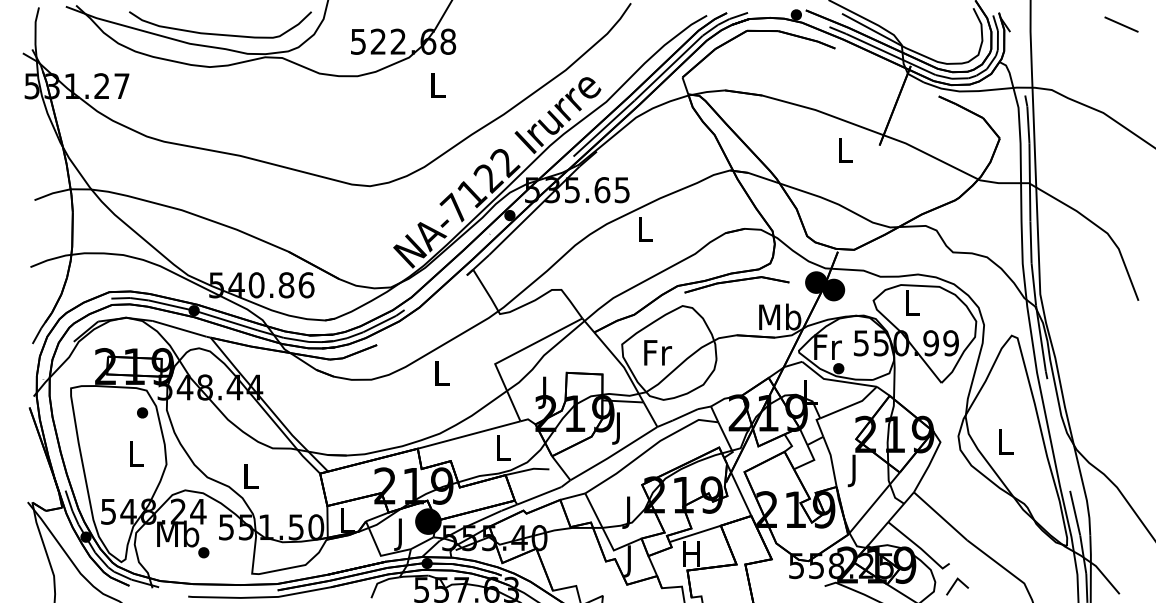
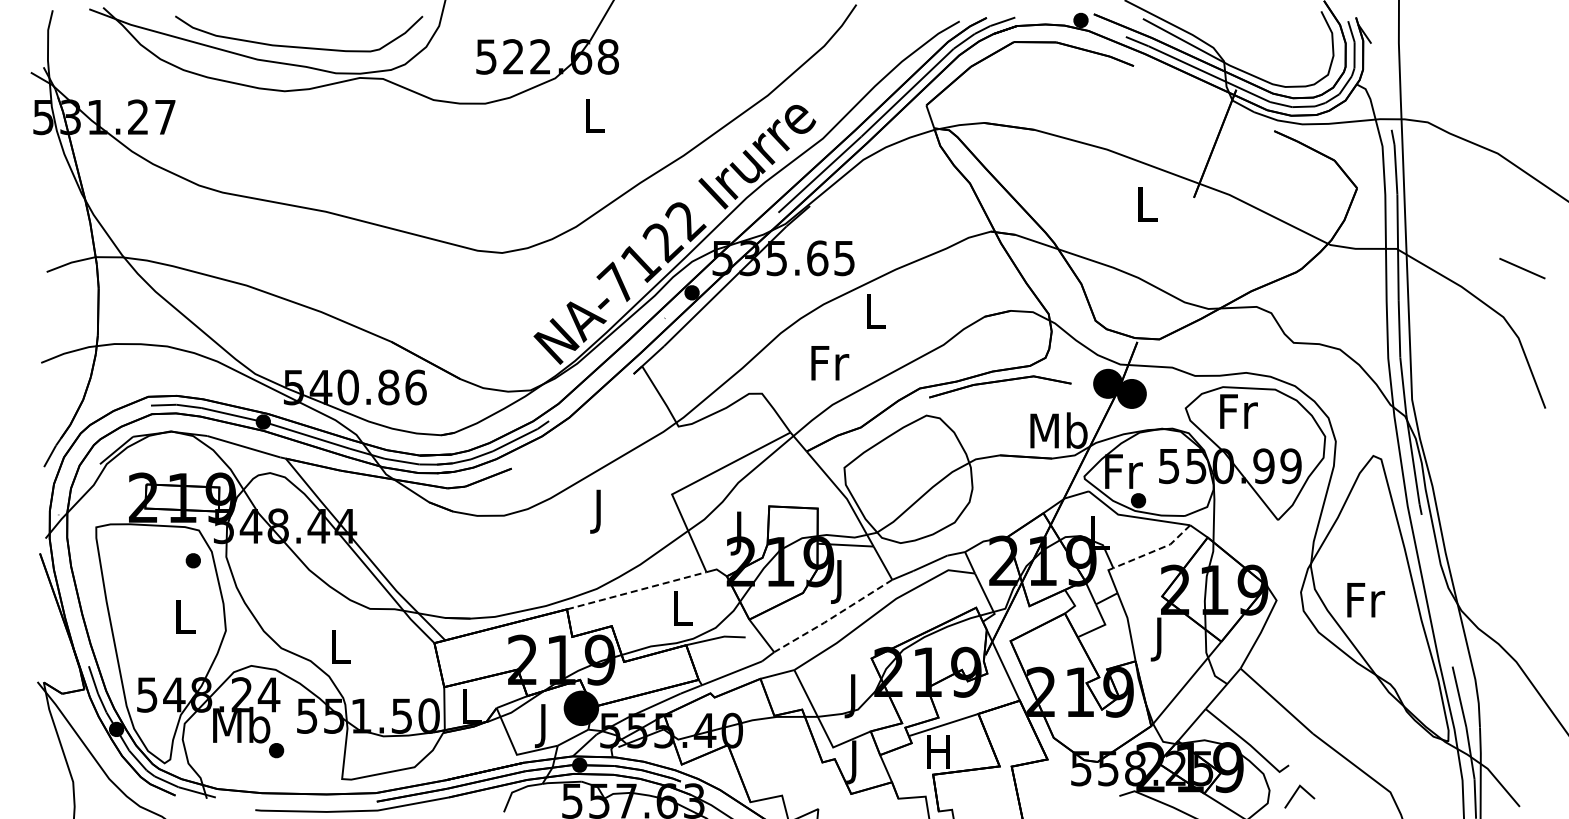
line: (1121, 24) -> (1522, 268), moved
text: (912, 302) -> (1238, 411), L -> Fr
text: (658, 353) -> (830, 363), moved
text: (441, 376) -> (599, 511), L -> J
line: (850, 405) -> (1154, 550), solid -> dashed
line: (469, 434) -> (637, 590), solid -> dashed
text: (1006, 442) -> (1366, 600), L -> Fr
line: (613, 454) -> (832, 617), solid -> dashed

